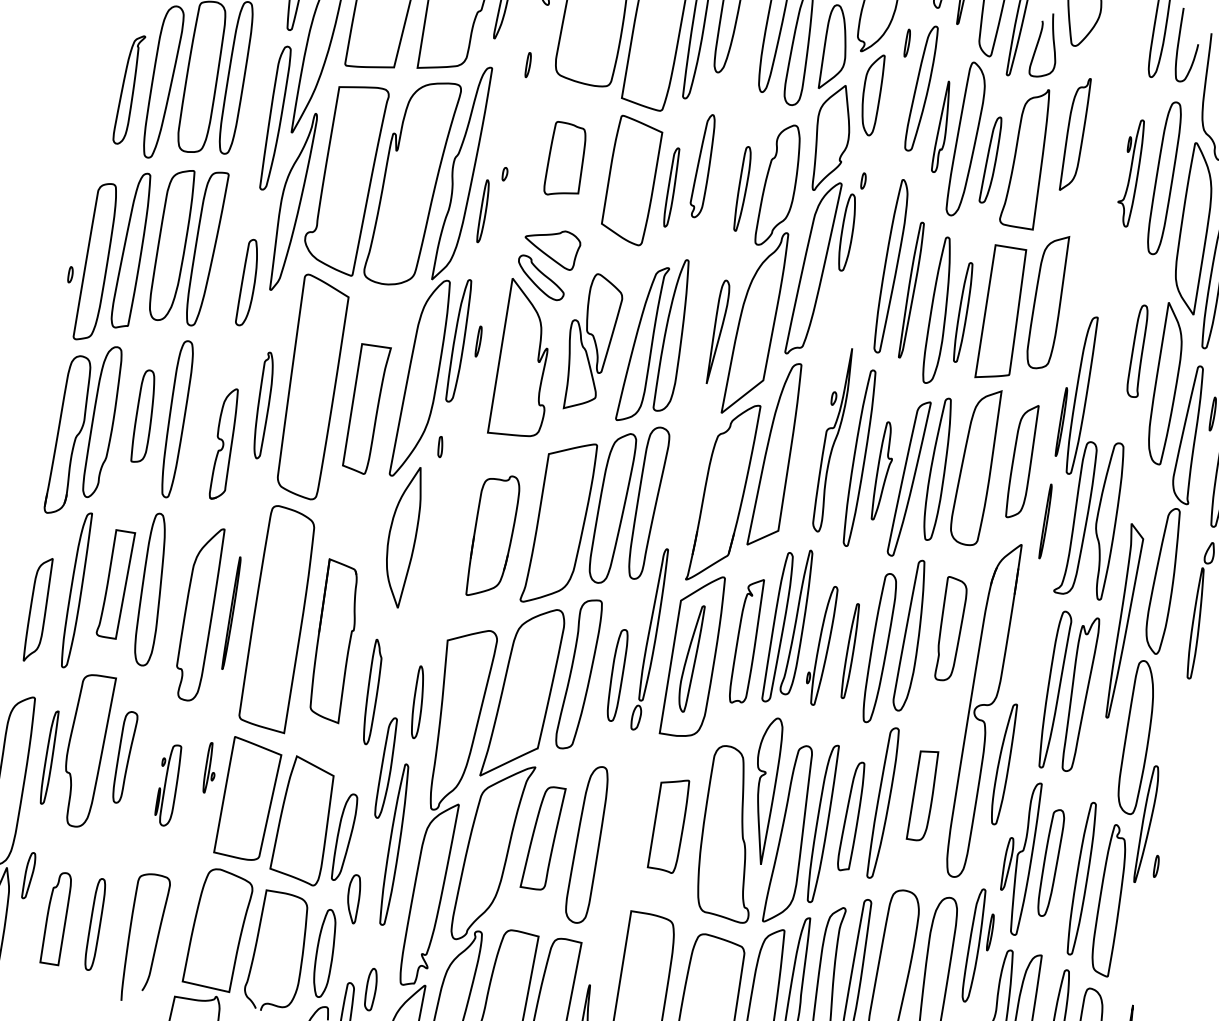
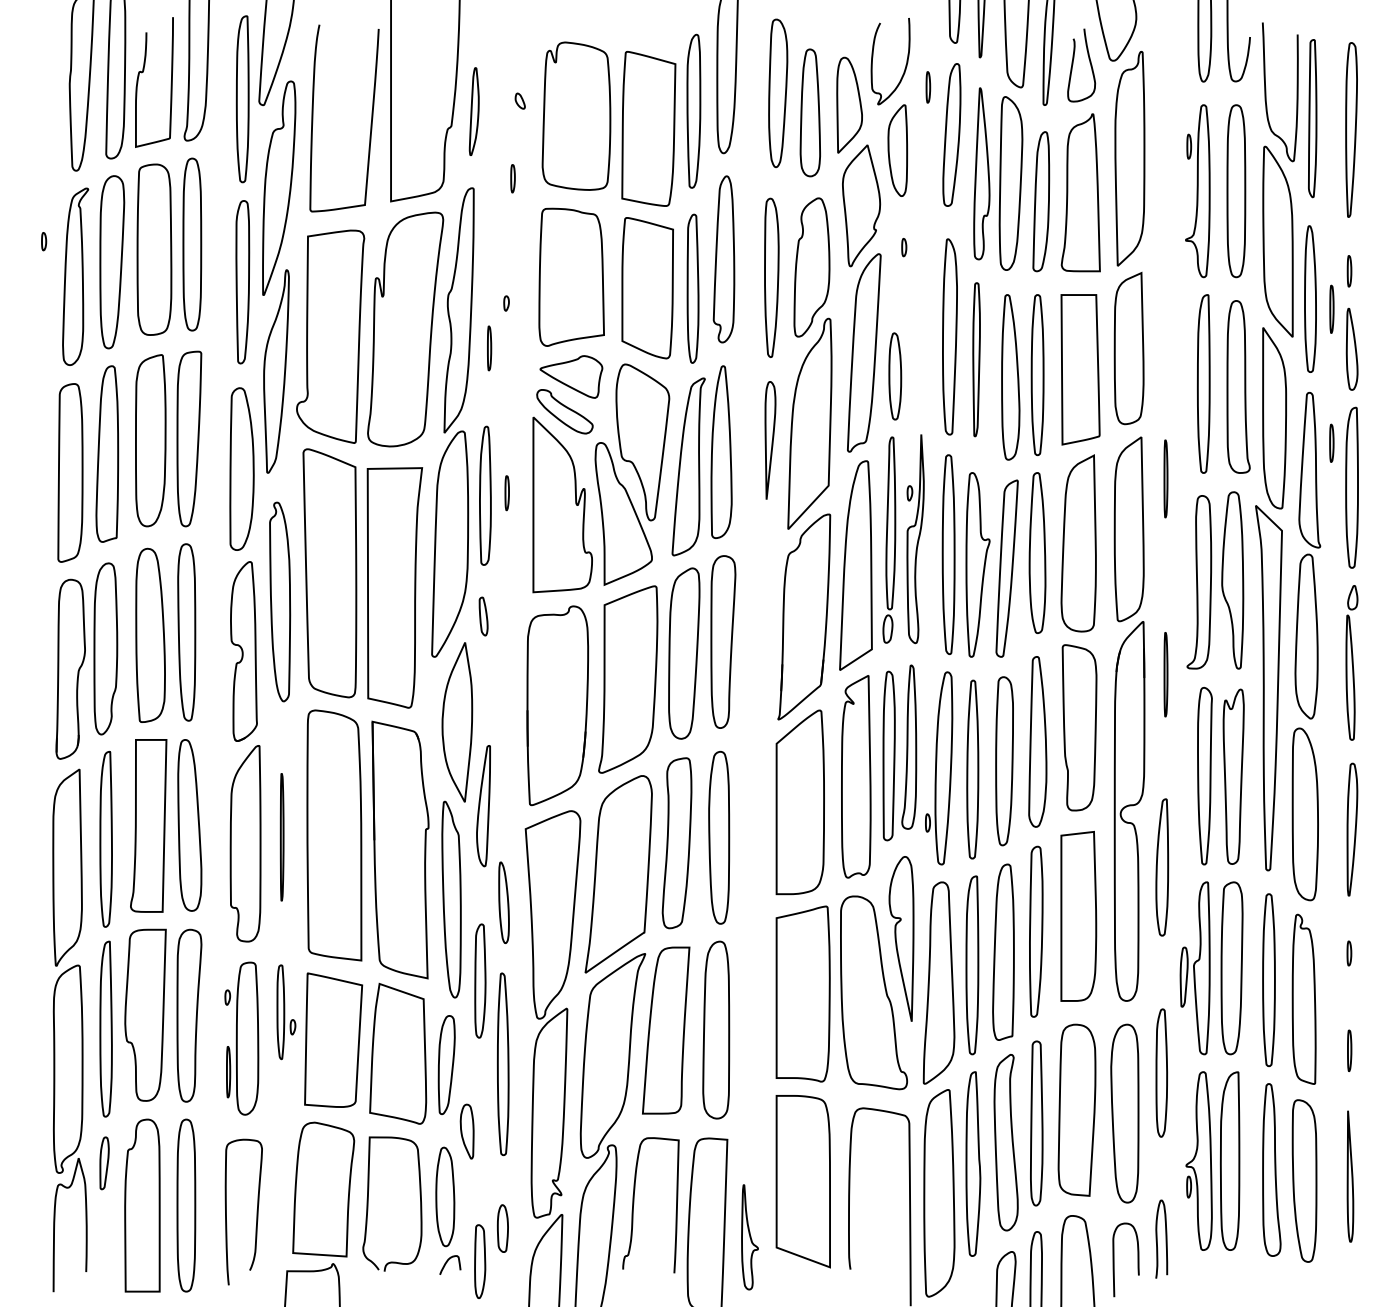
part: (128, 89) -> (75, 276), size x1.43
part: (942, 126) -> (981, 173), size x1.67
part: (1074, 134) -> (1129, 158), size x1.67
part: (566, 159) -> (571, 276), size x1.67
part: (991, 159) -> (1041, 201), size x1.43
part: (702, 166) -> (723, 259), size x1.43
part: (1130, 173) -> (1197, 191), size x1.43
part: (671, 187) -> (692, 288), size x1.67
part: (742, 188) -> (771, 277), size x1.67
part: (483, 211) -> (489, 348), size x0.62
part: (847, 232) -> (895, 376), moved
part: (70, 274) -> (44, 241), moved
part: (247, 282) -> (241, 468), size x1.67
part: (963, 312) -> (1037, 375), size x1.43
part: (591, 342) -> (632, 474), size x1.43
part: (1138, 350) -> (1238, 386), size x1.67
part: (1081, 394) -> (1203, 383), moved
part: (263, 405) -> (280, 601), size x1.67
part: (366, 408) -> (394, 587), size x1.67
part: (144, 415) -> (150, 634), size x1.67
part: (223, 443) -> (243, 651), size x1.43
part: (440, 447) -> (483, 616), size x1.67
part: (1021, 461) -> (1128, 529), size x1.43
part: (883, 470) -> (977, 564), size x1.67
part: (1045, 521) -> (1165, 674), moved
part: (493, 535) -> (557, 705), size x1.43
part: (115, 584) -> (148, 825), size x1.43
part: (38, 609) -> (67, 867), size x1.67
part: (1122, 621) -> (1268, 688), size x1.67
part: (950, 629) -> (1079, 727), size x1.43
part: (650, 638) -> (889, 539), moved
part: (334, 640) -> (400, 849), size x1.43
part: (746, 640) -> (856, 776), size x1.43
part: (821, 645) -> (939, 768), size x1.43
part: (850, 651) -> (972, 769), size x1.67
part: (690, 658) -> (483, 806), moved
part: (617, 675) -> (719, 837), size x1.67
part: (372, 692) -> (451, 899), size x1.67
part: (48, 756) -> (105, 1028), size x1.67
part: (124, 757) -> (189, 1015), size x1.67
part: (210, 768) -> (286, 1012), size x1.67
part: (167, 784) -> (241, 1038), size x1.67
part: (922, 795) -> (1078, 916), size x1.67
part: (851, 815) -> (1003, 951), size x1.43
part: (668, 824) -> (802, 993), size x1.67
part: (1147, 824) -> (1352, 829), moved
part: (543, 837) -> (666, 1030), size x1.43
part: (1050, 863) -> (1231, 968), size x1.43
part: (56, 918) -> (142, 1205), size x1.67
part: (95, 924) -> (186, 1205), size x1.67
part: (990, 932) -> (1349, 1050), moved

